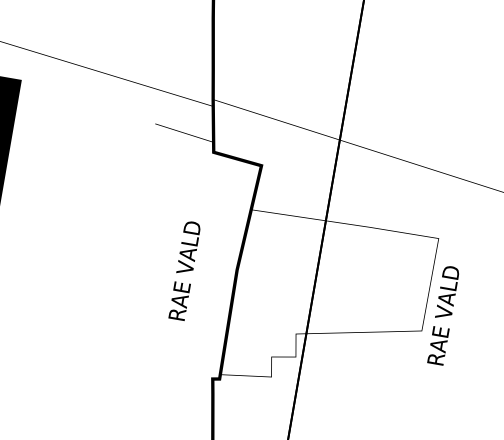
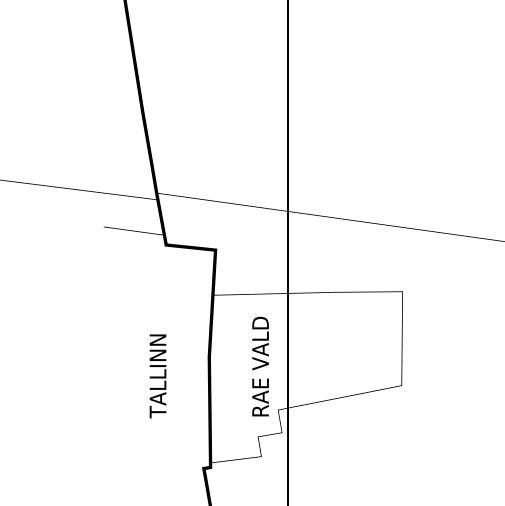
text: (184, 271) -> (157, 367), RAE VALD -> TALLINN
text: (443, 315) -> (260, 366), moved

